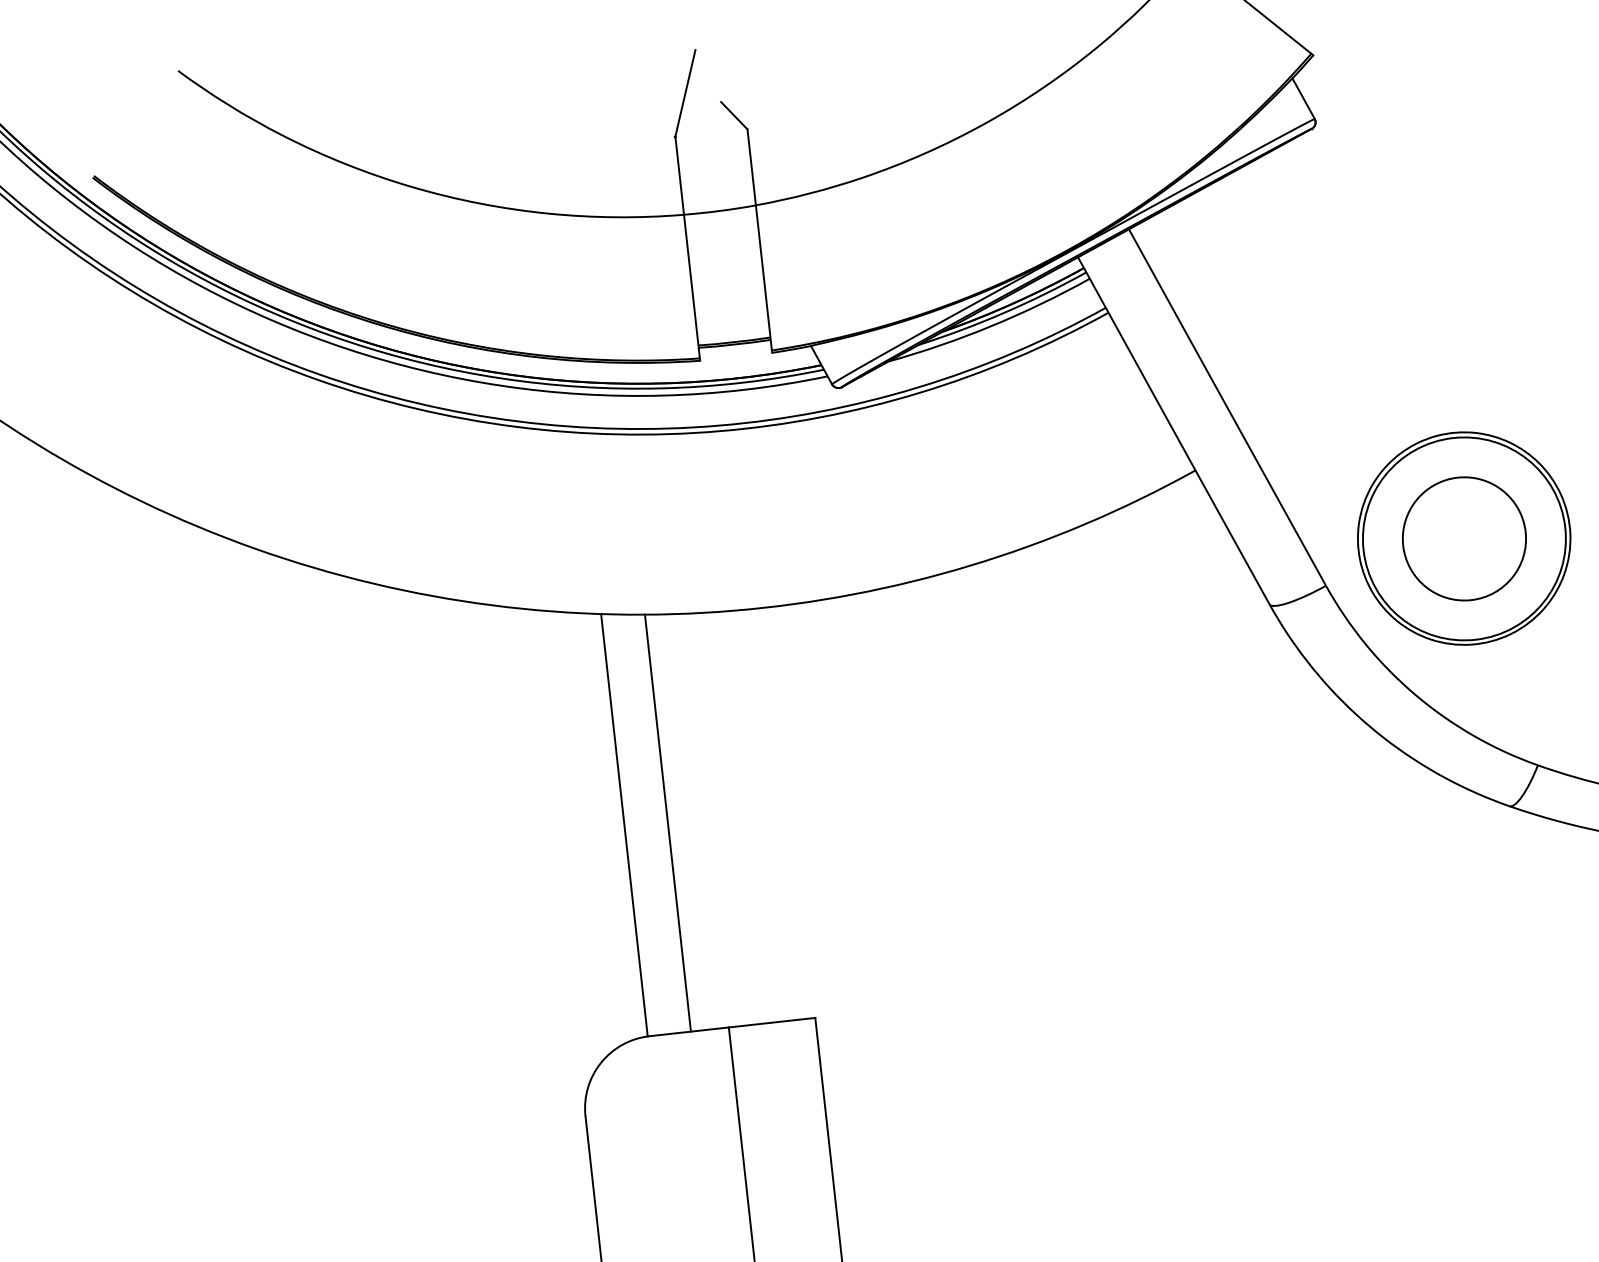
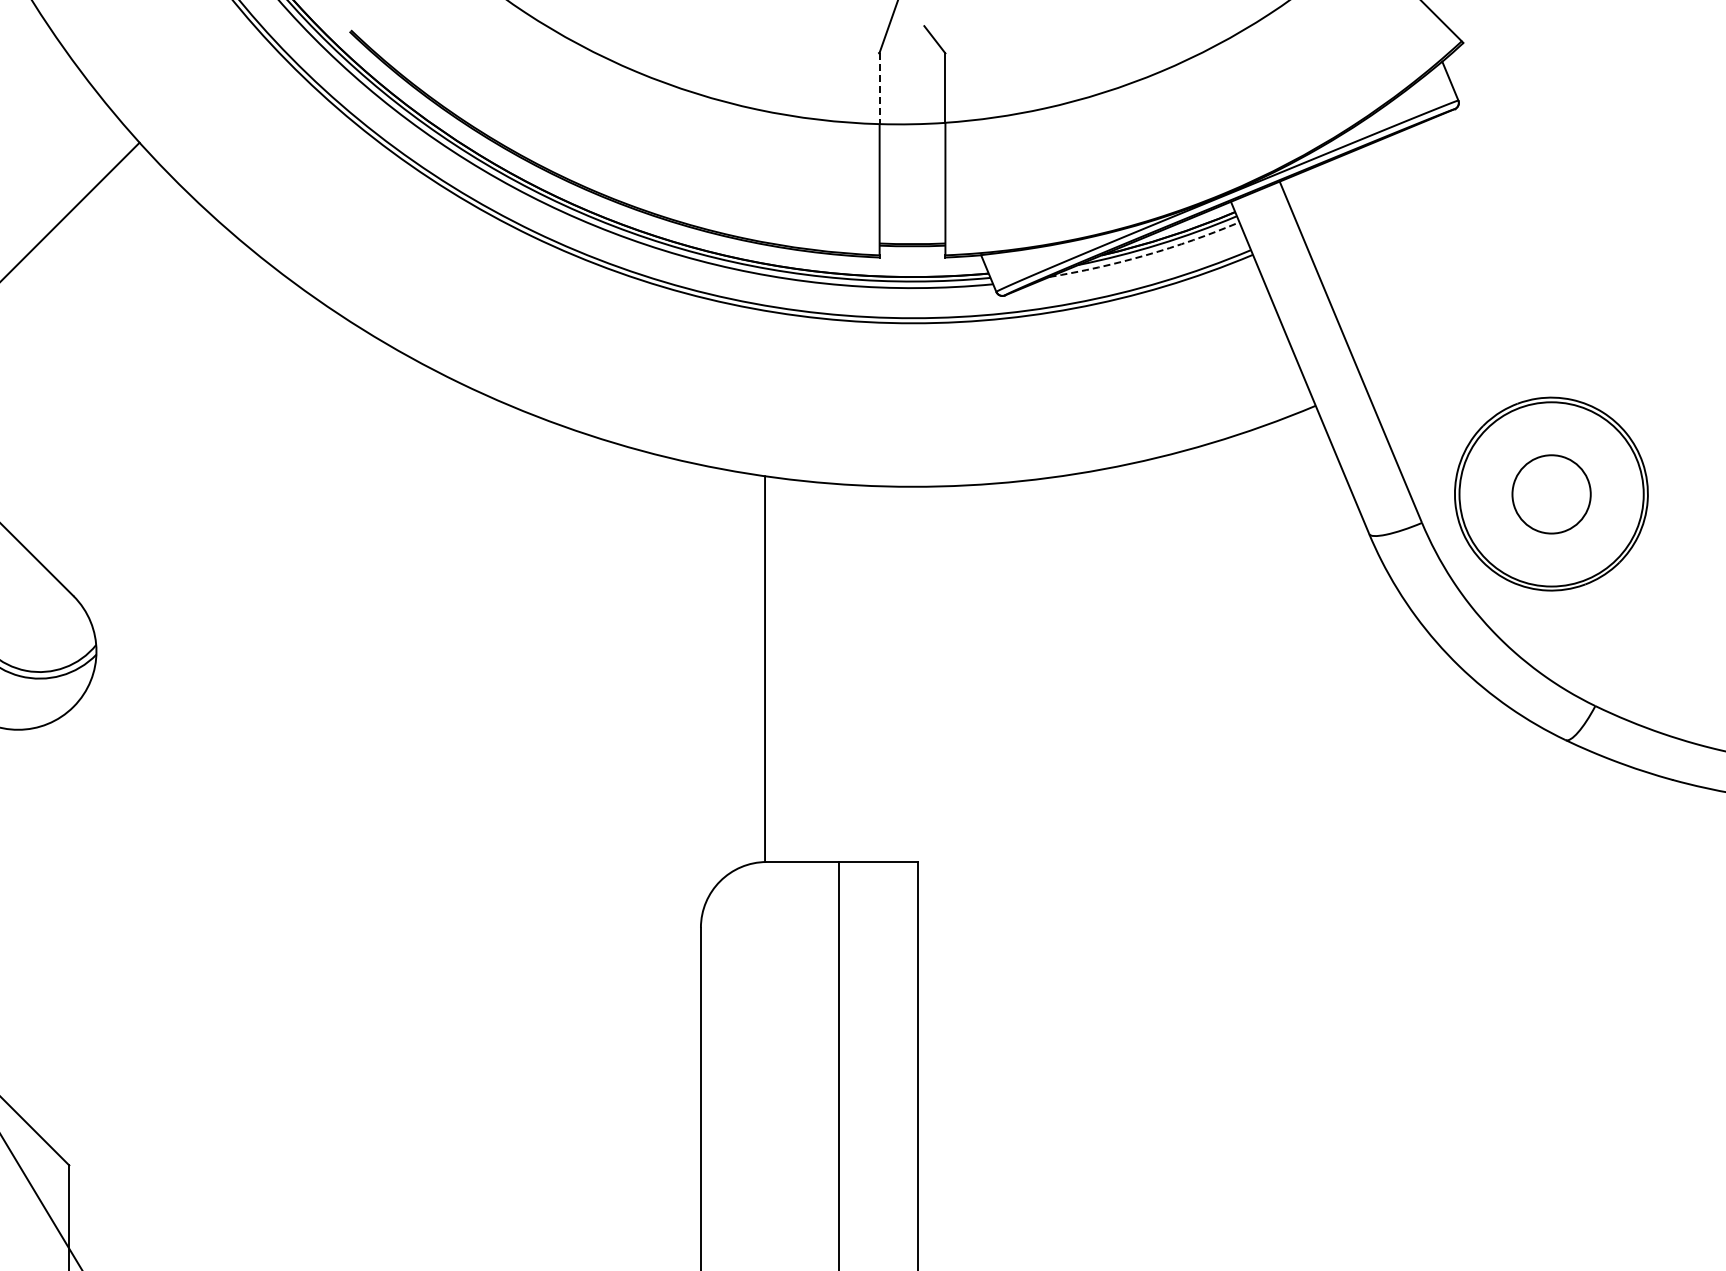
line: (679, 176) -> (879, 89), solid -> dashed
arc: (992, 326) -> (1146, 255), solid -> dashed
circle: (1464, 539) -> (1551, 494), size x0.7
line: (667, 823) -> (804, 671), removed

